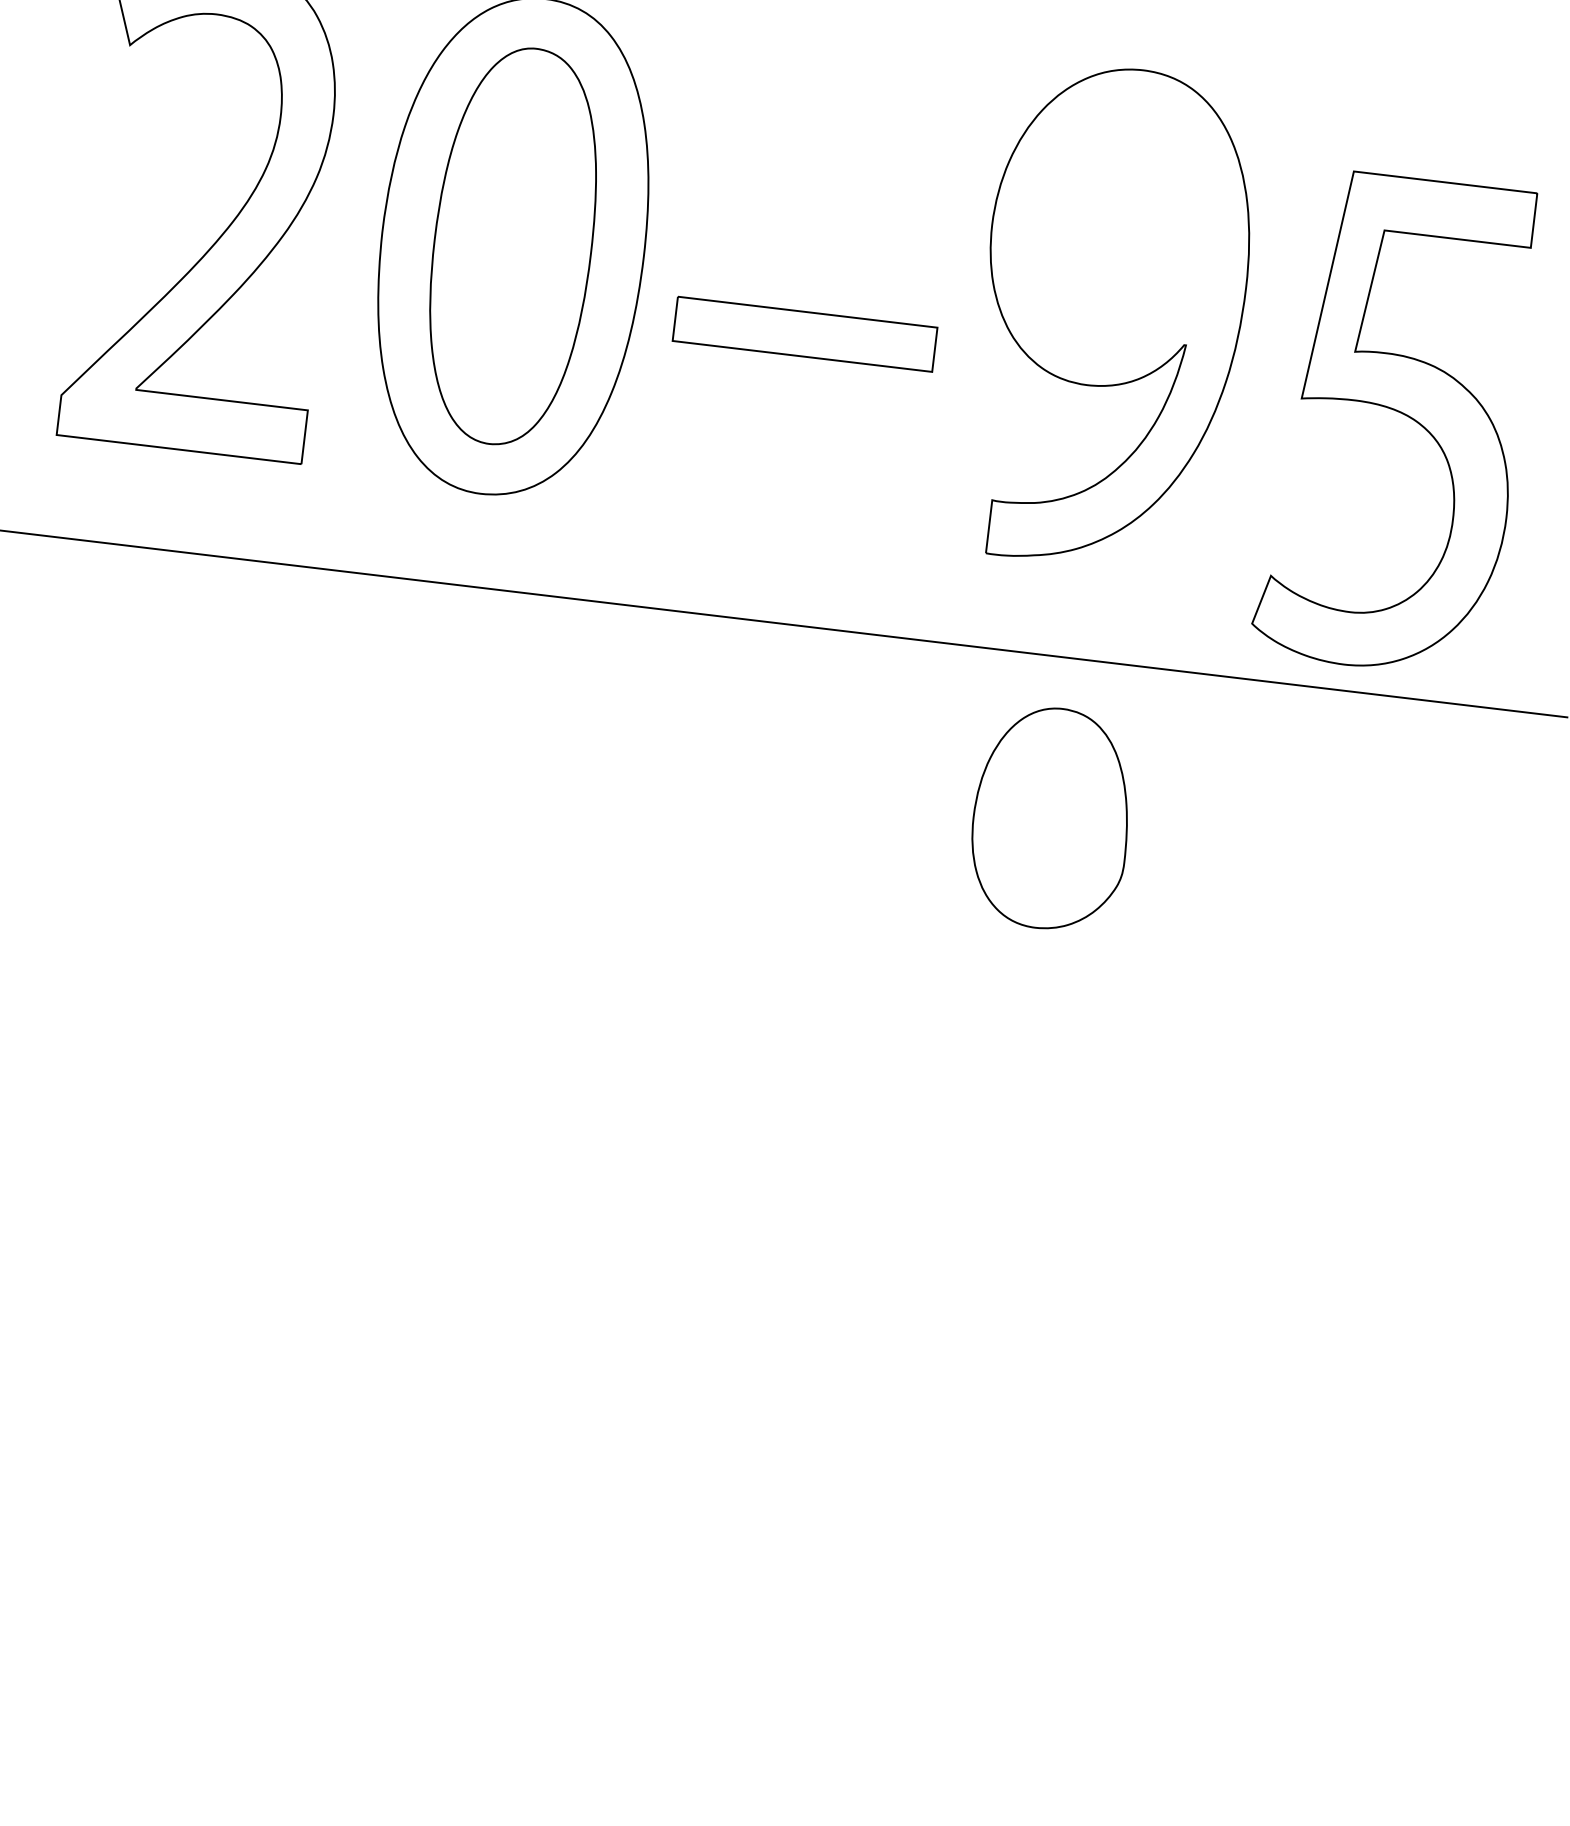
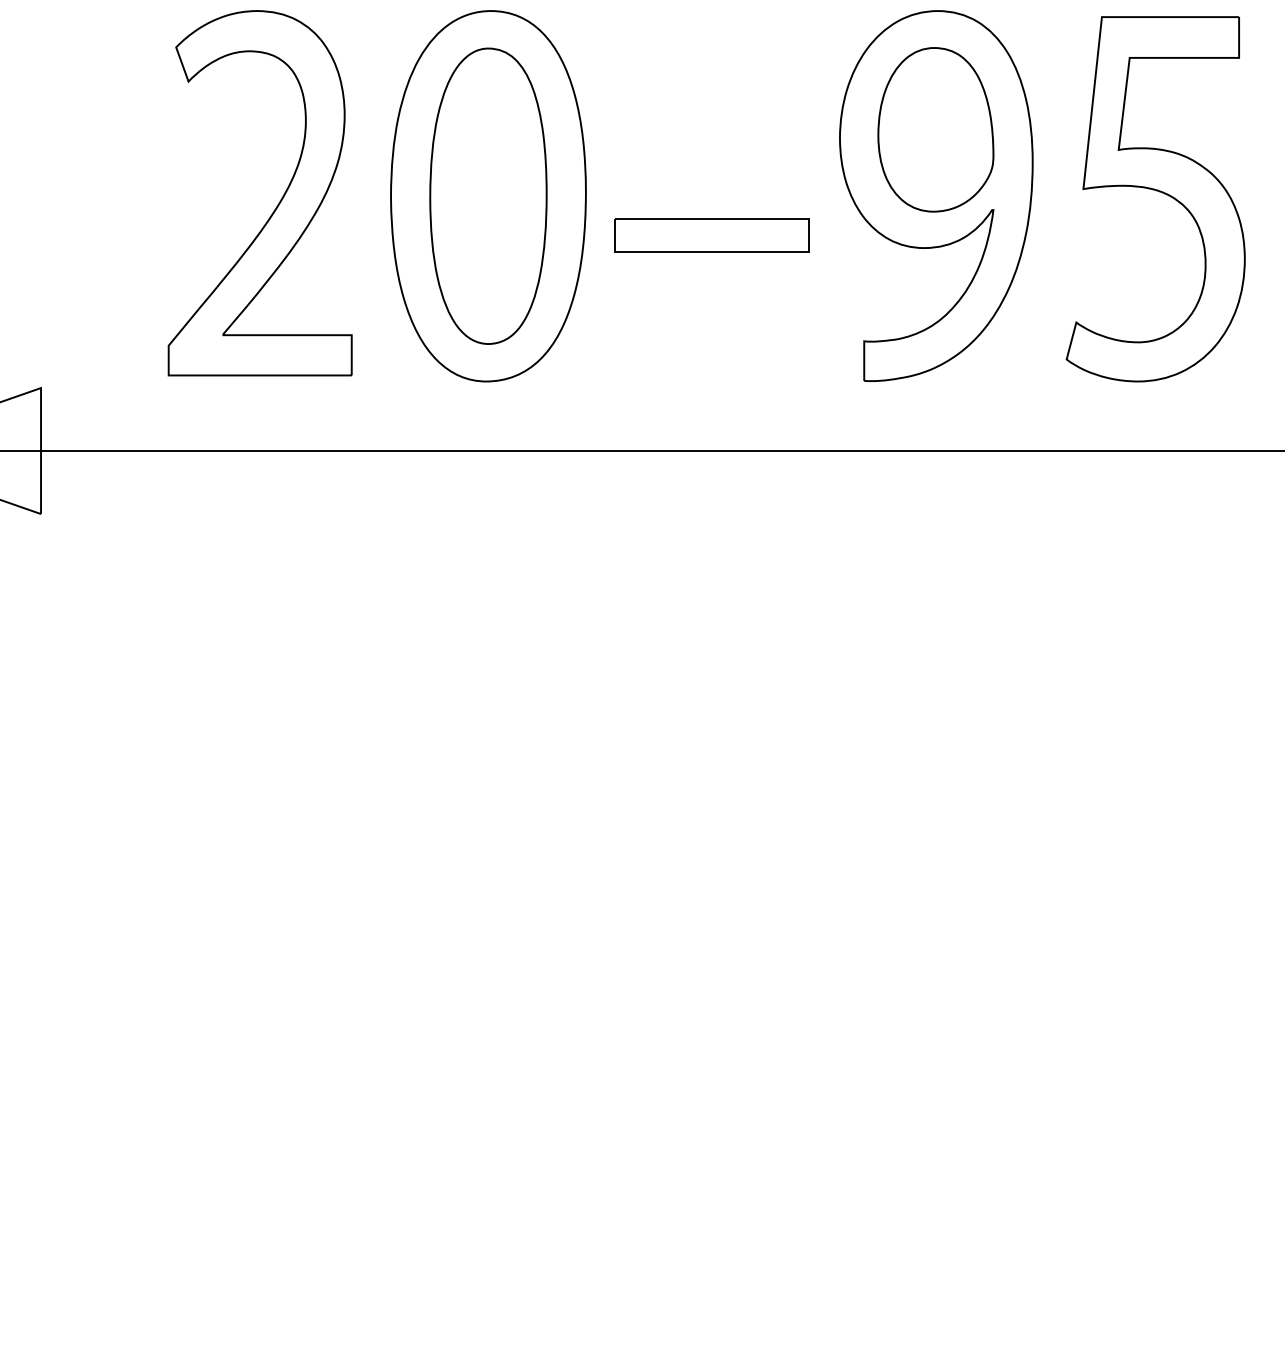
part: (1399, 413) -> (1156, 191), moved
part: (1051, 818) -> (935, 129), moved

